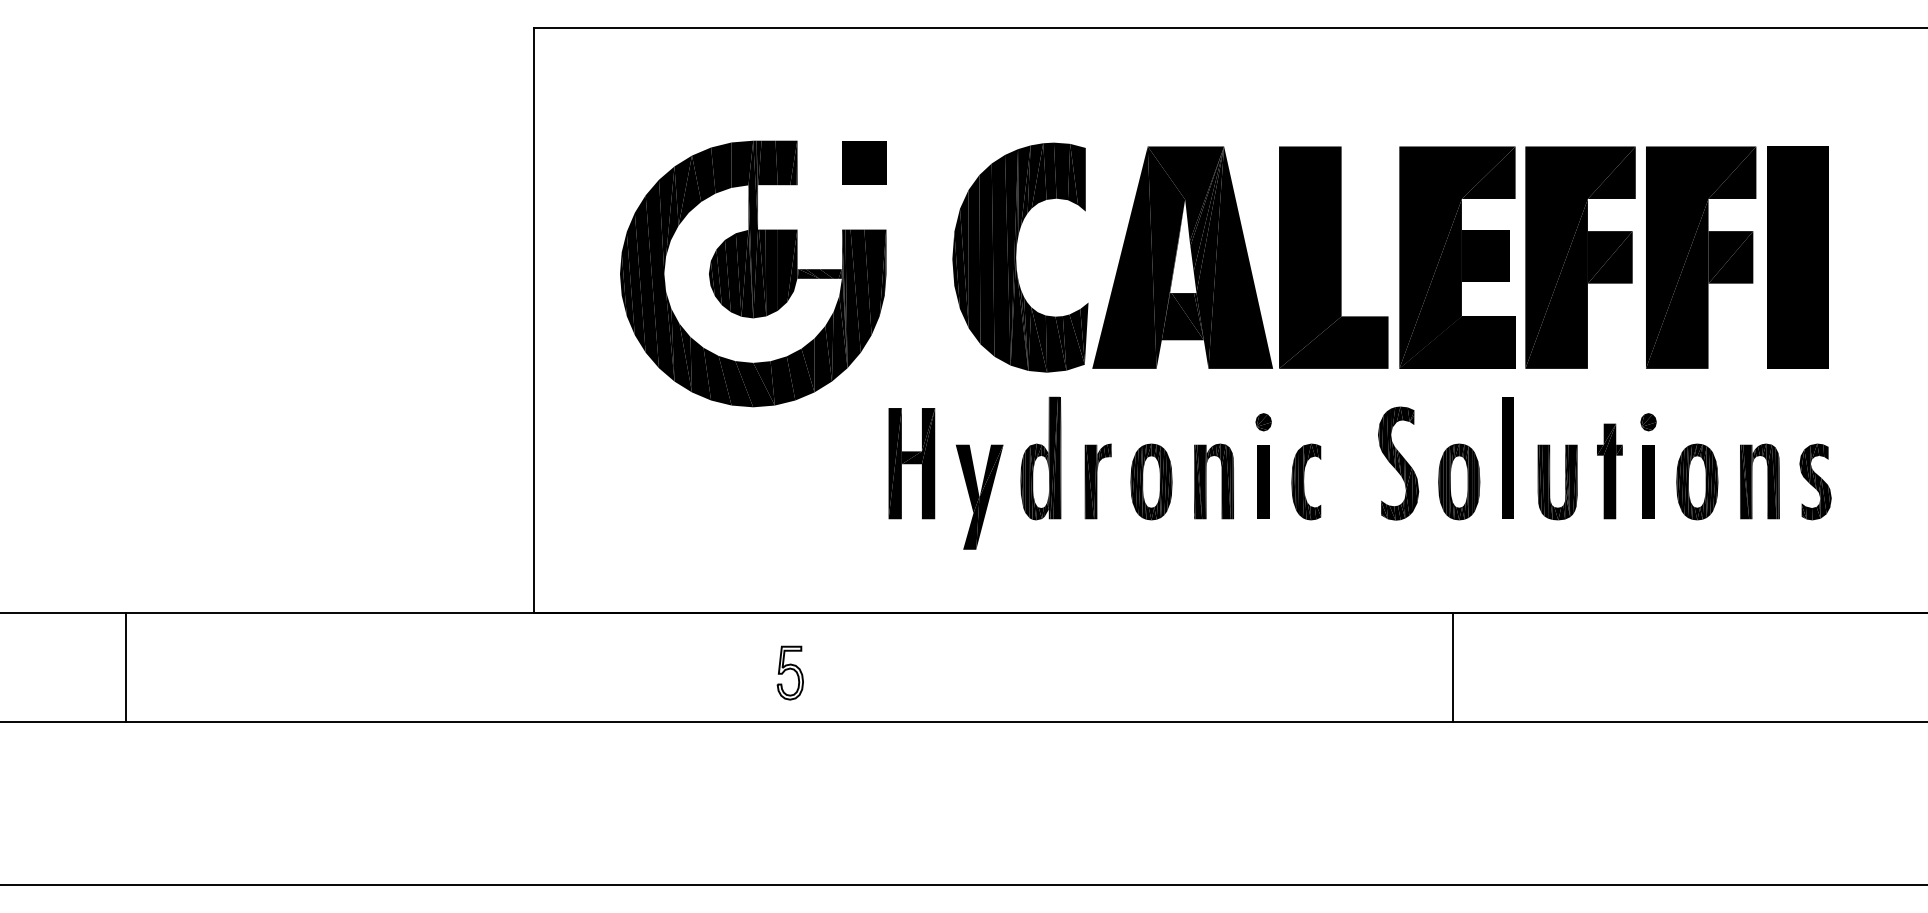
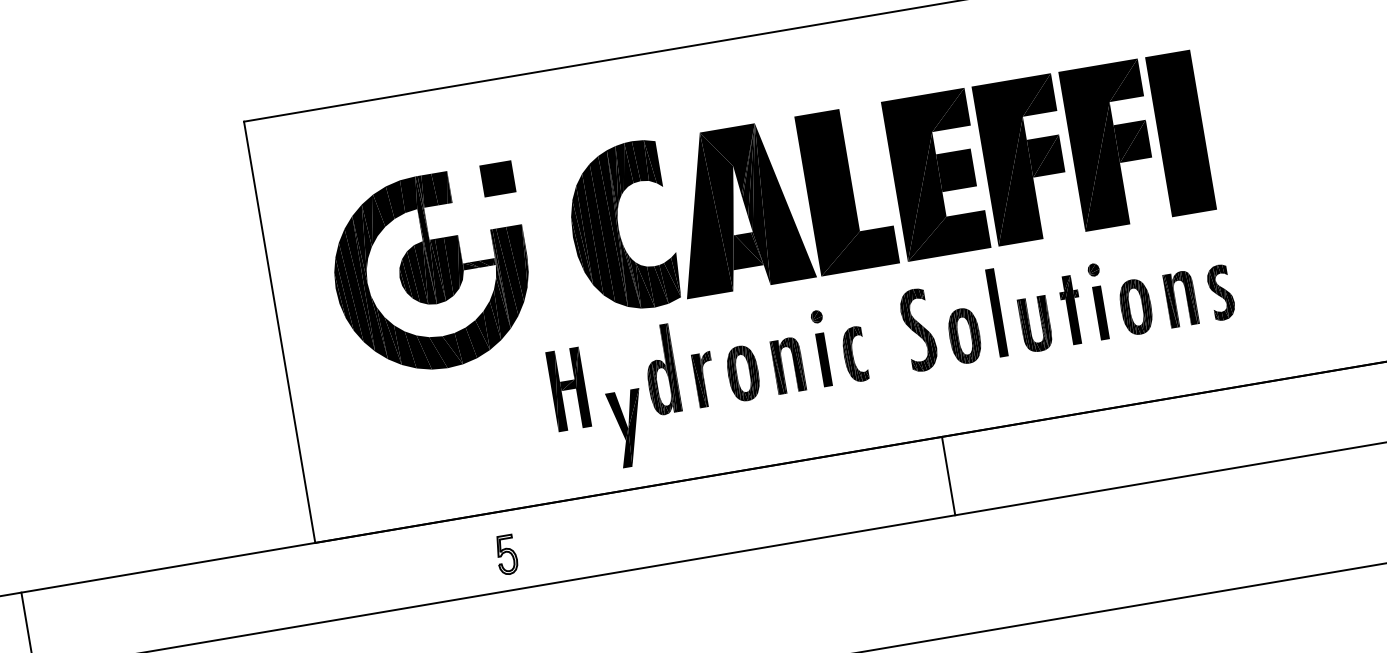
part: (979, 496) -> (628, 428), moved
line: (1453, 667) -> (948, 476), moved

